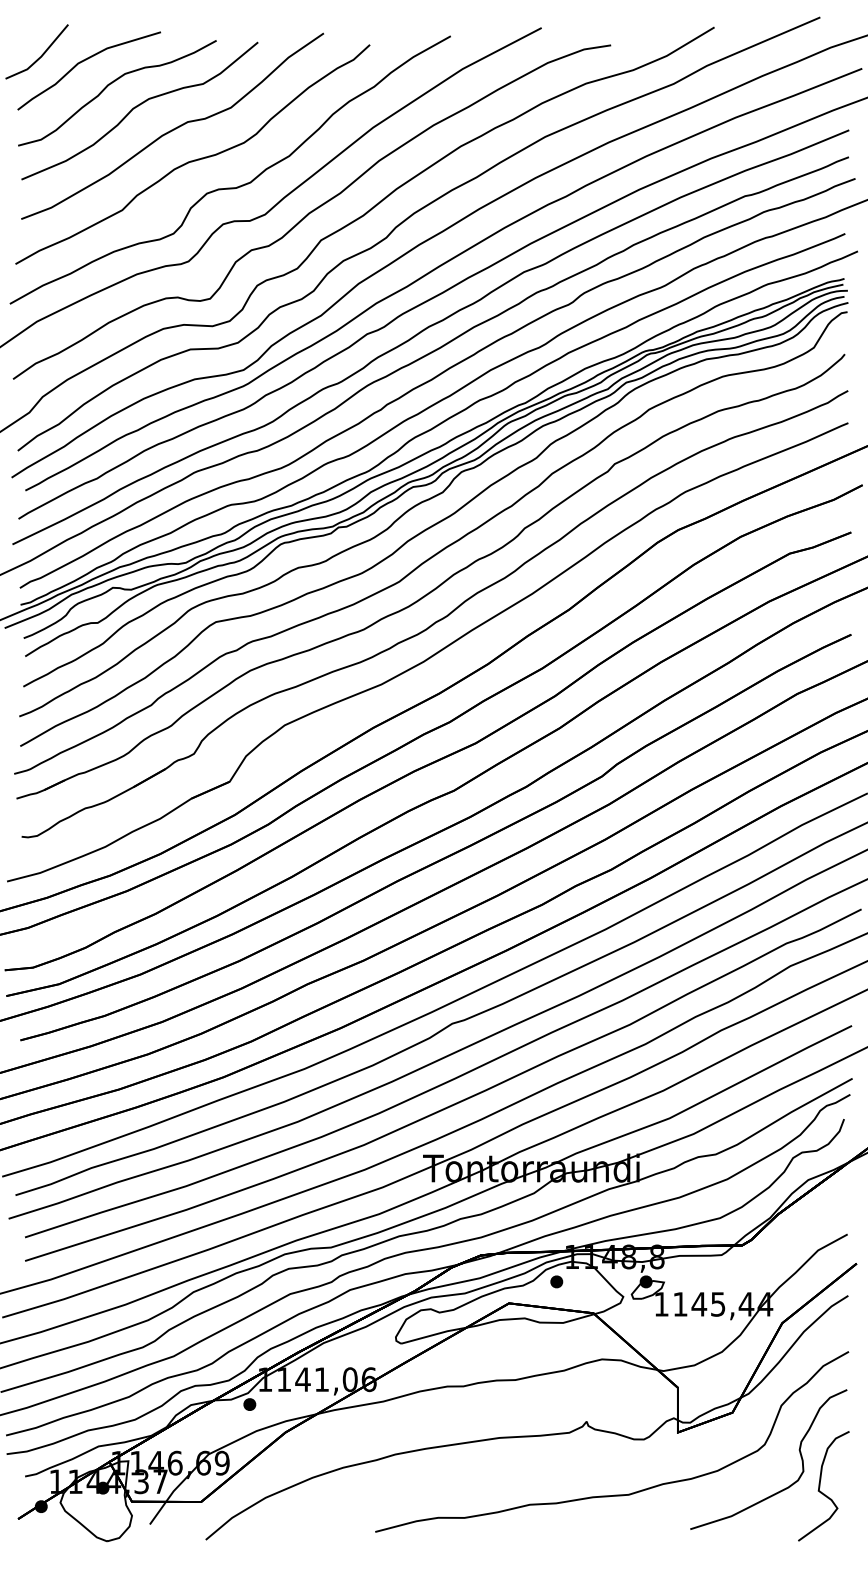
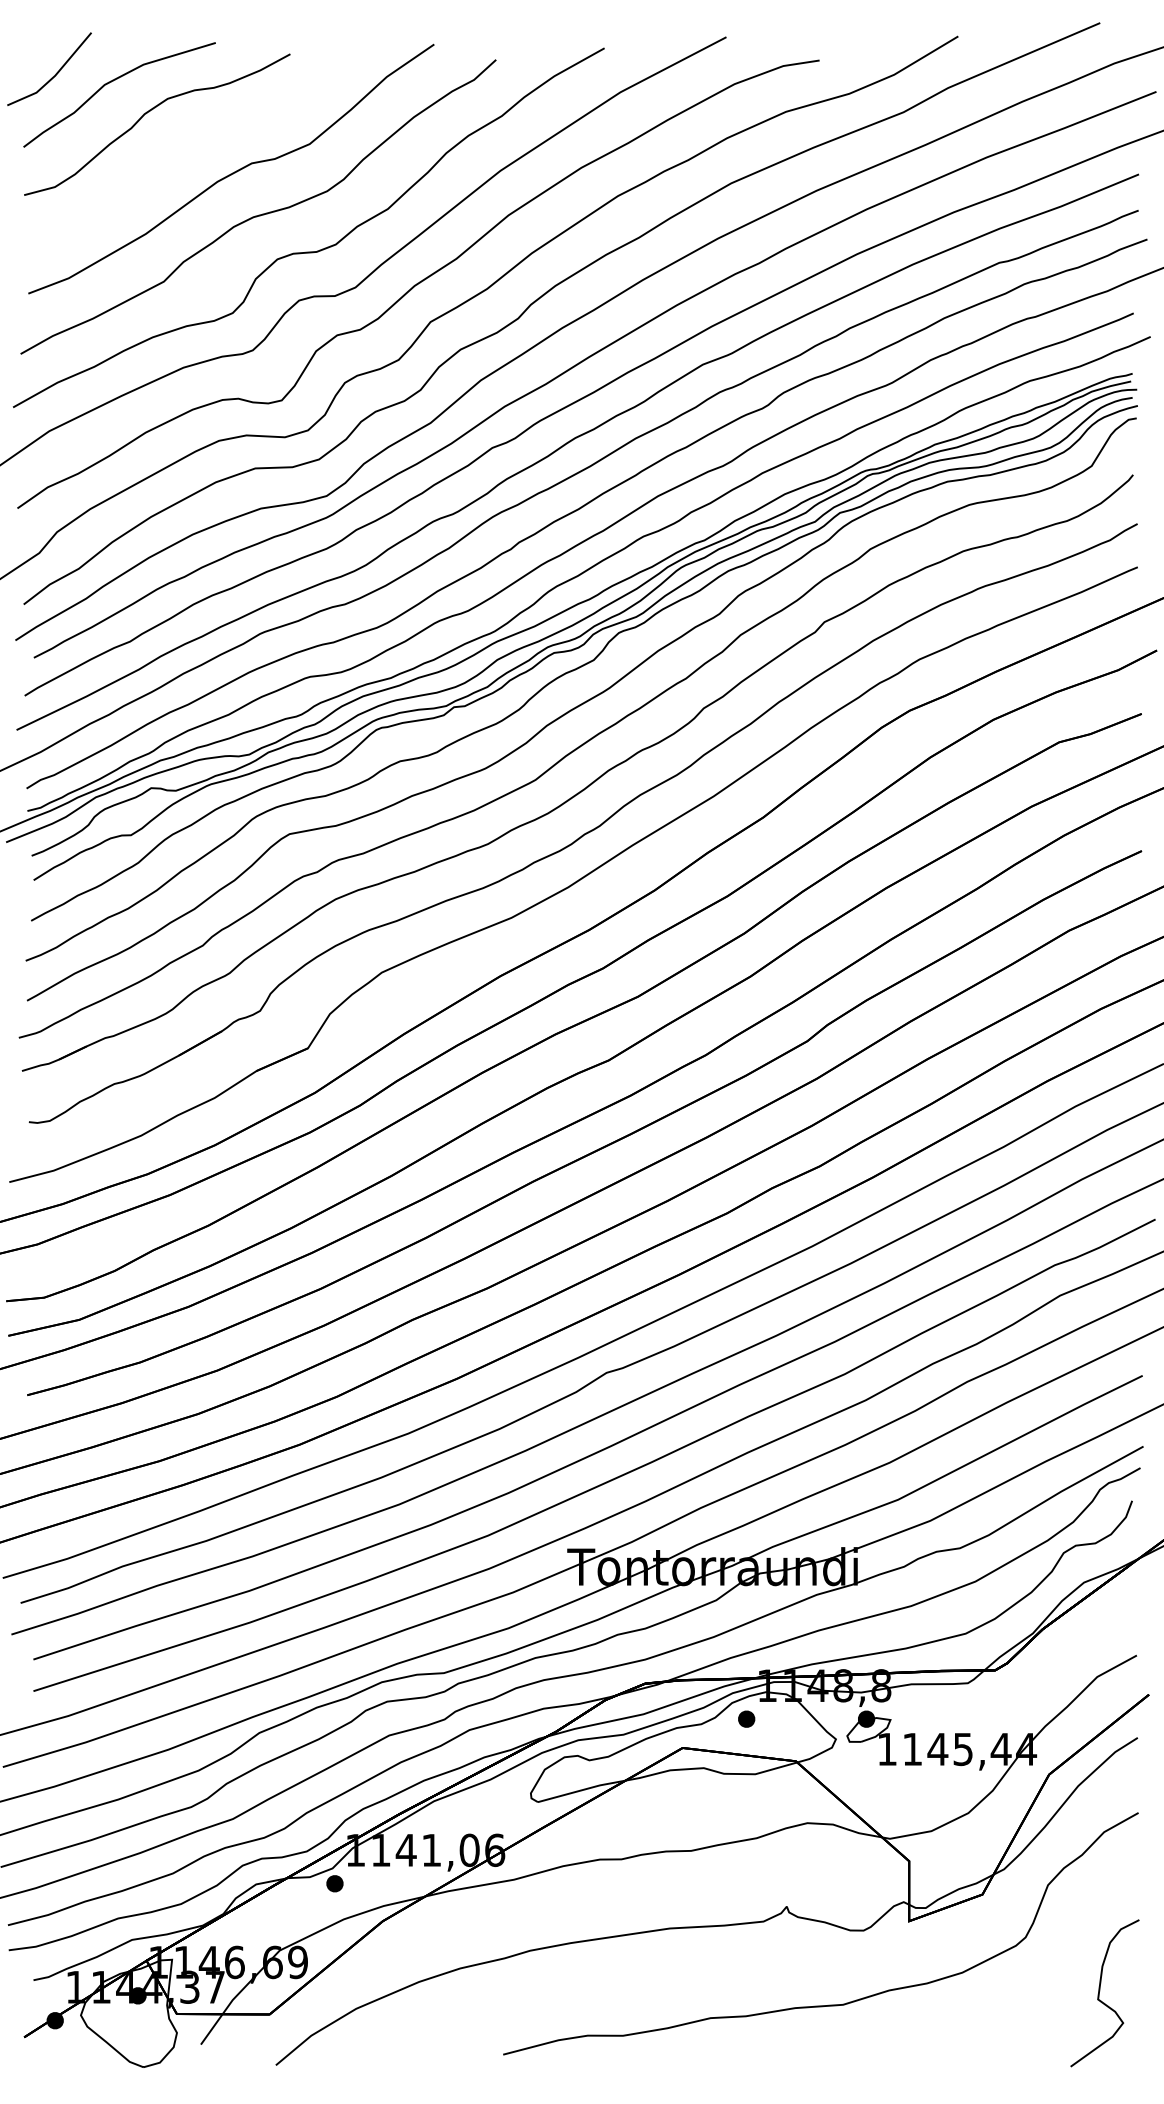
part: (138, 106) -> (185, 142), removed
curve: (798, 1450) -> (1071, 1945), removed

